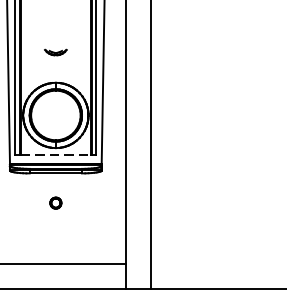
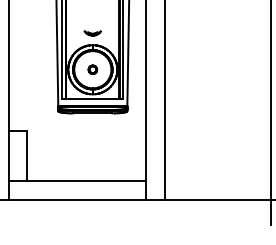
part: (55, 52) -> (92, 33), moved
line: (55, 154) -> (92, 99), dashed -> solid
part: (55, 202) -> (92, 69), moved

